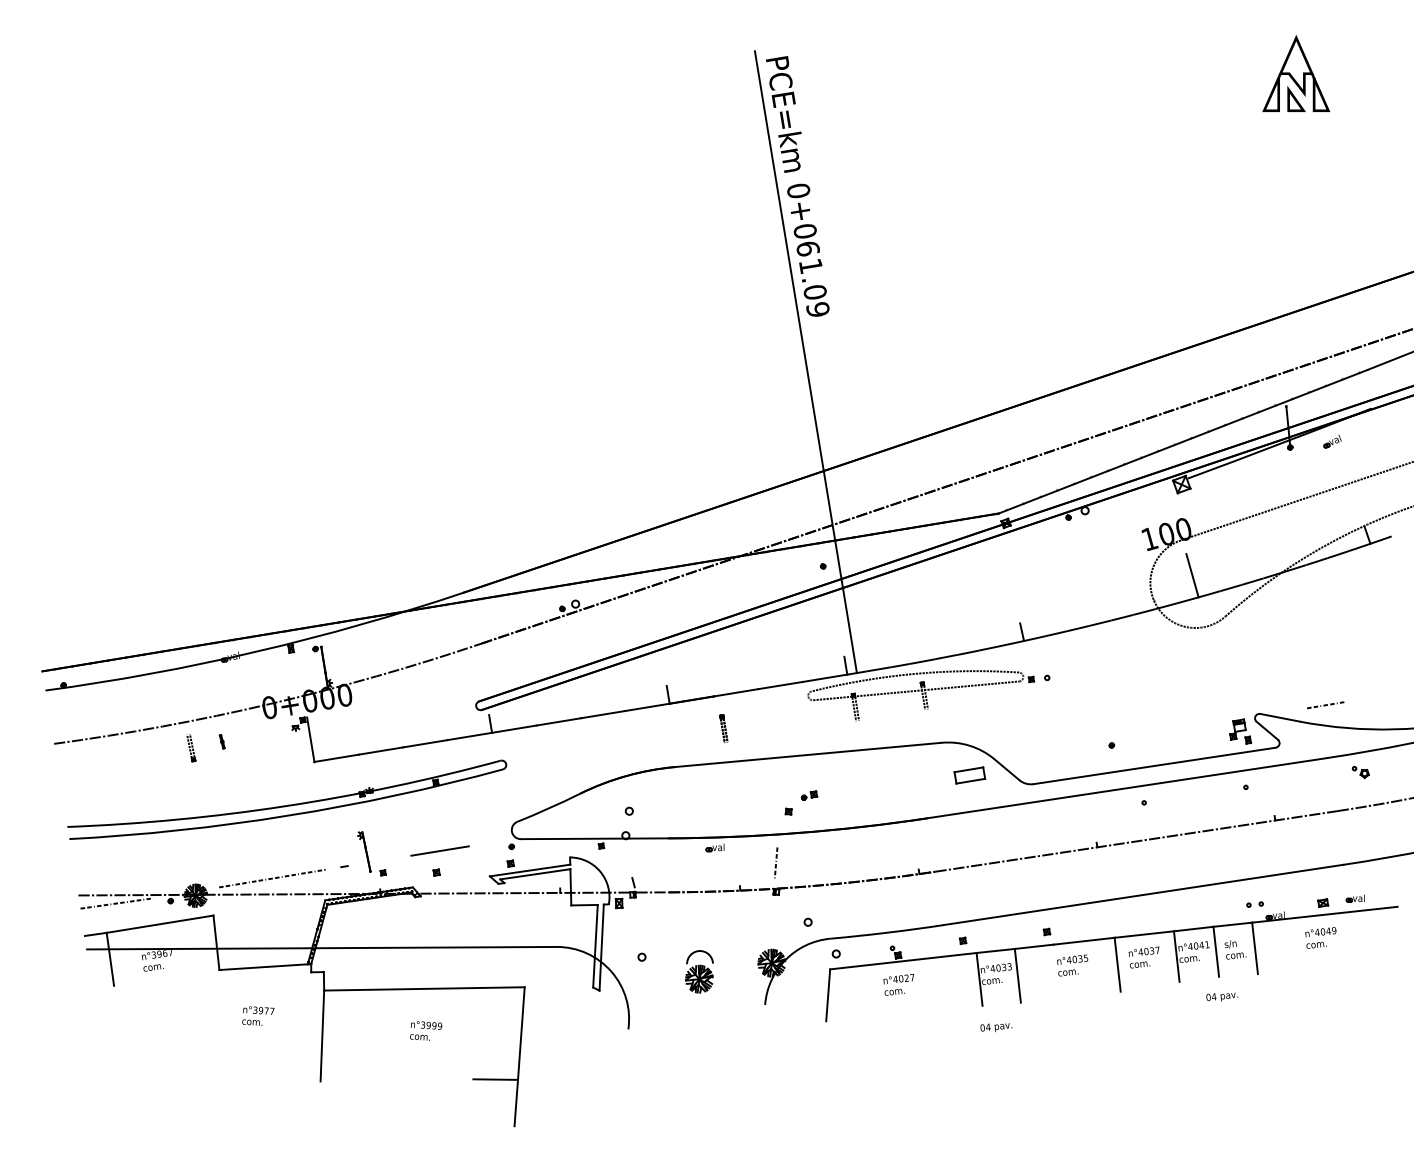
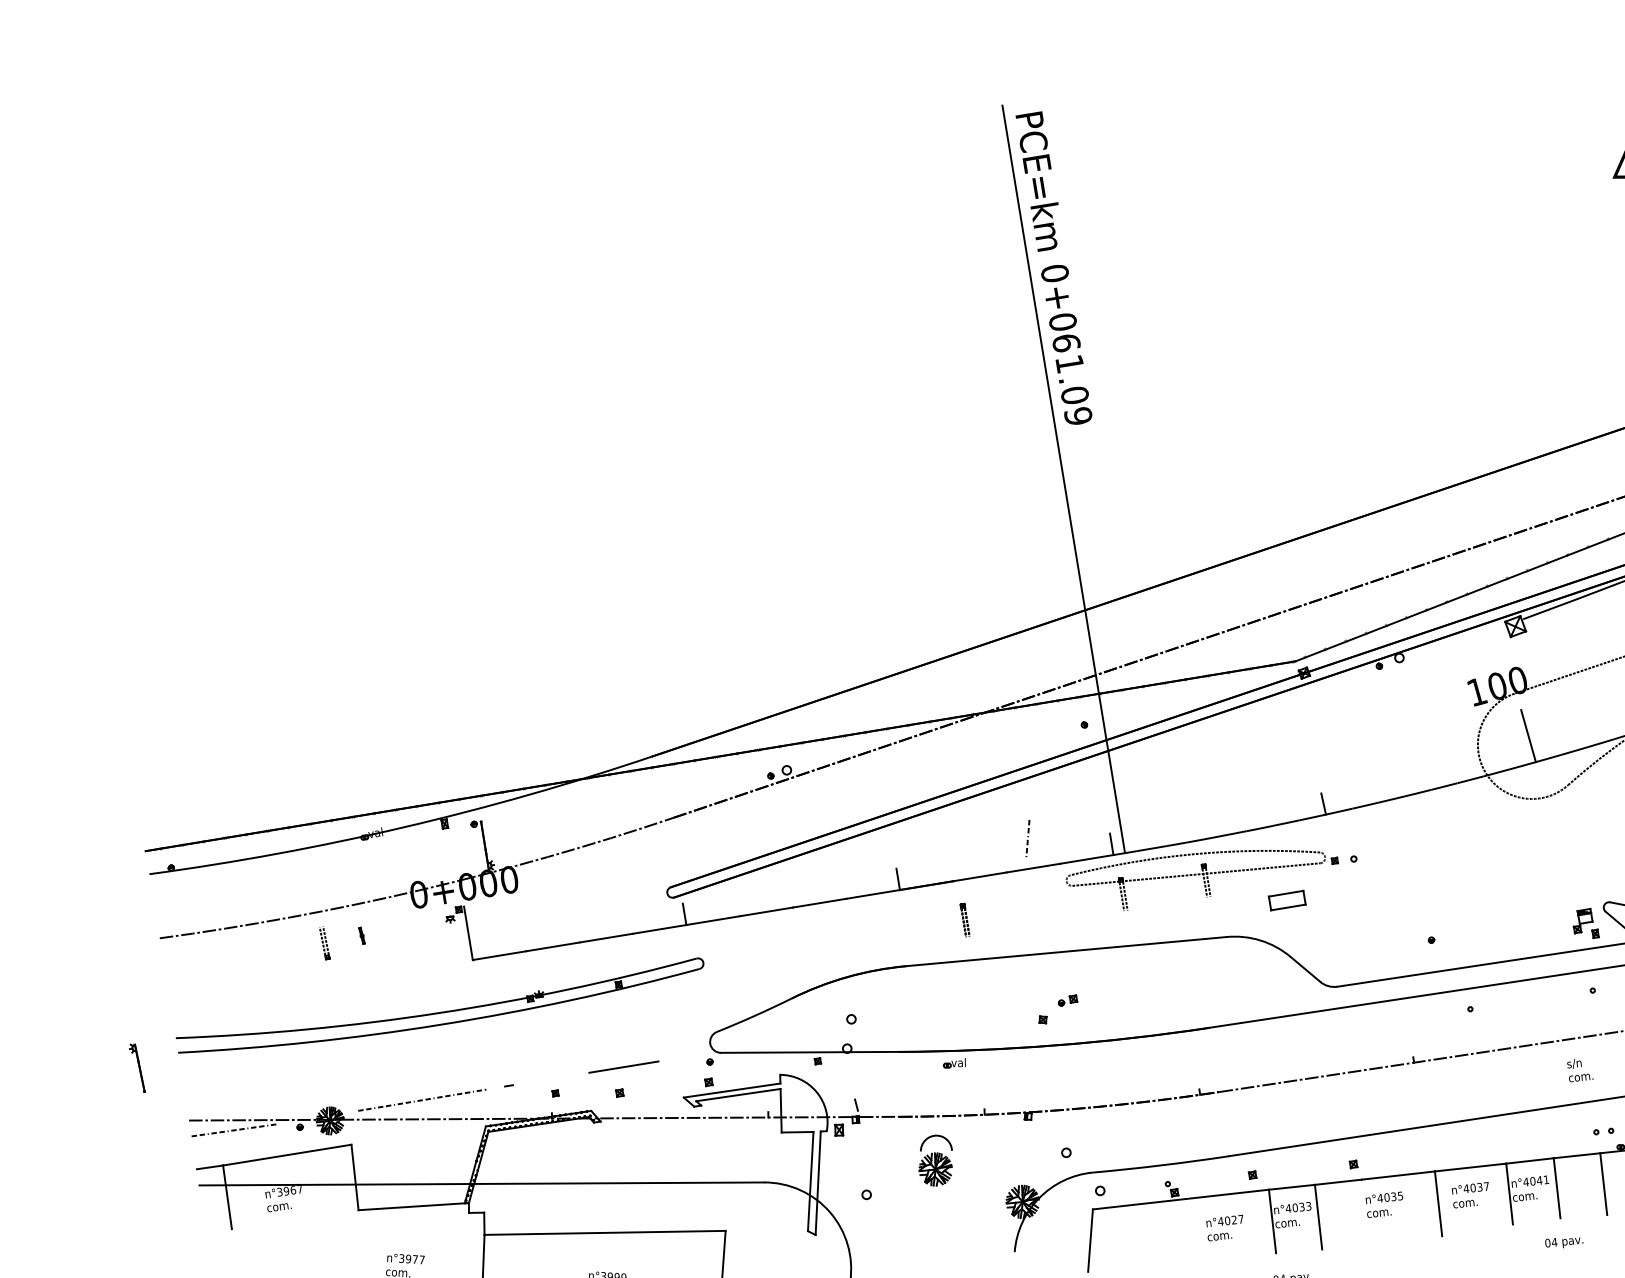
part: (969, 775) -> (1286, 900), moved
part: (364, 851) -> (137, 1067), moved
line: (776, 861) -> (1028, 836), moved
text: (1235, 949) -> (1580, 1070), moved
part: (699, 971) -> (935, 1160), moved
text: (898, 984) -> (1224, 1227), moved

